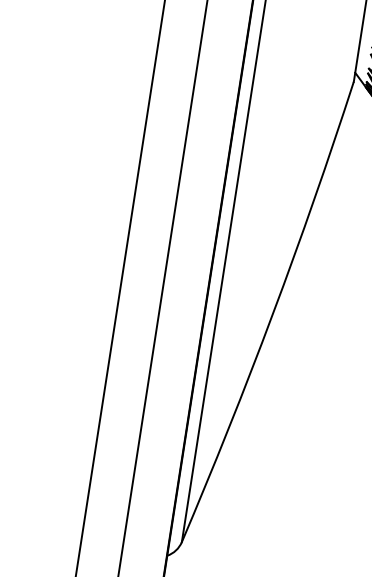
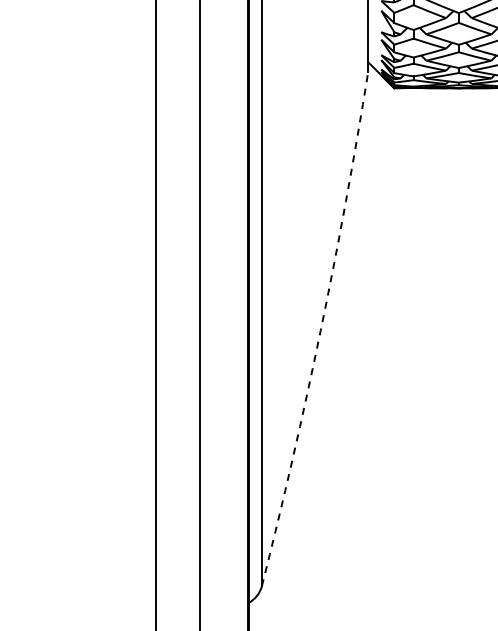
arc: (272, 314) -> (320, 330), solid -> dashed

